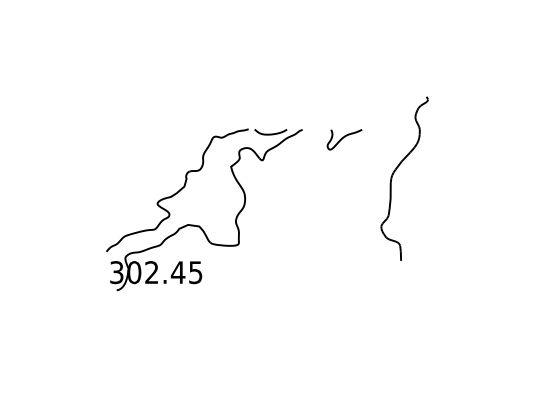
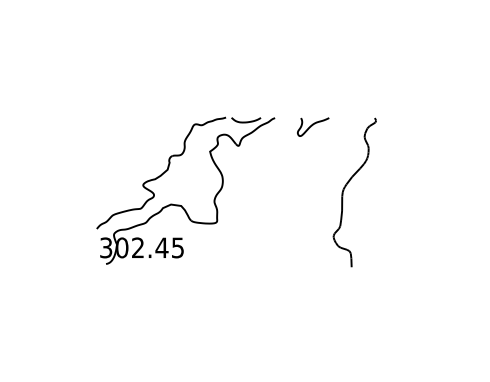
part: (394, 174) -> (345, 188), moved

